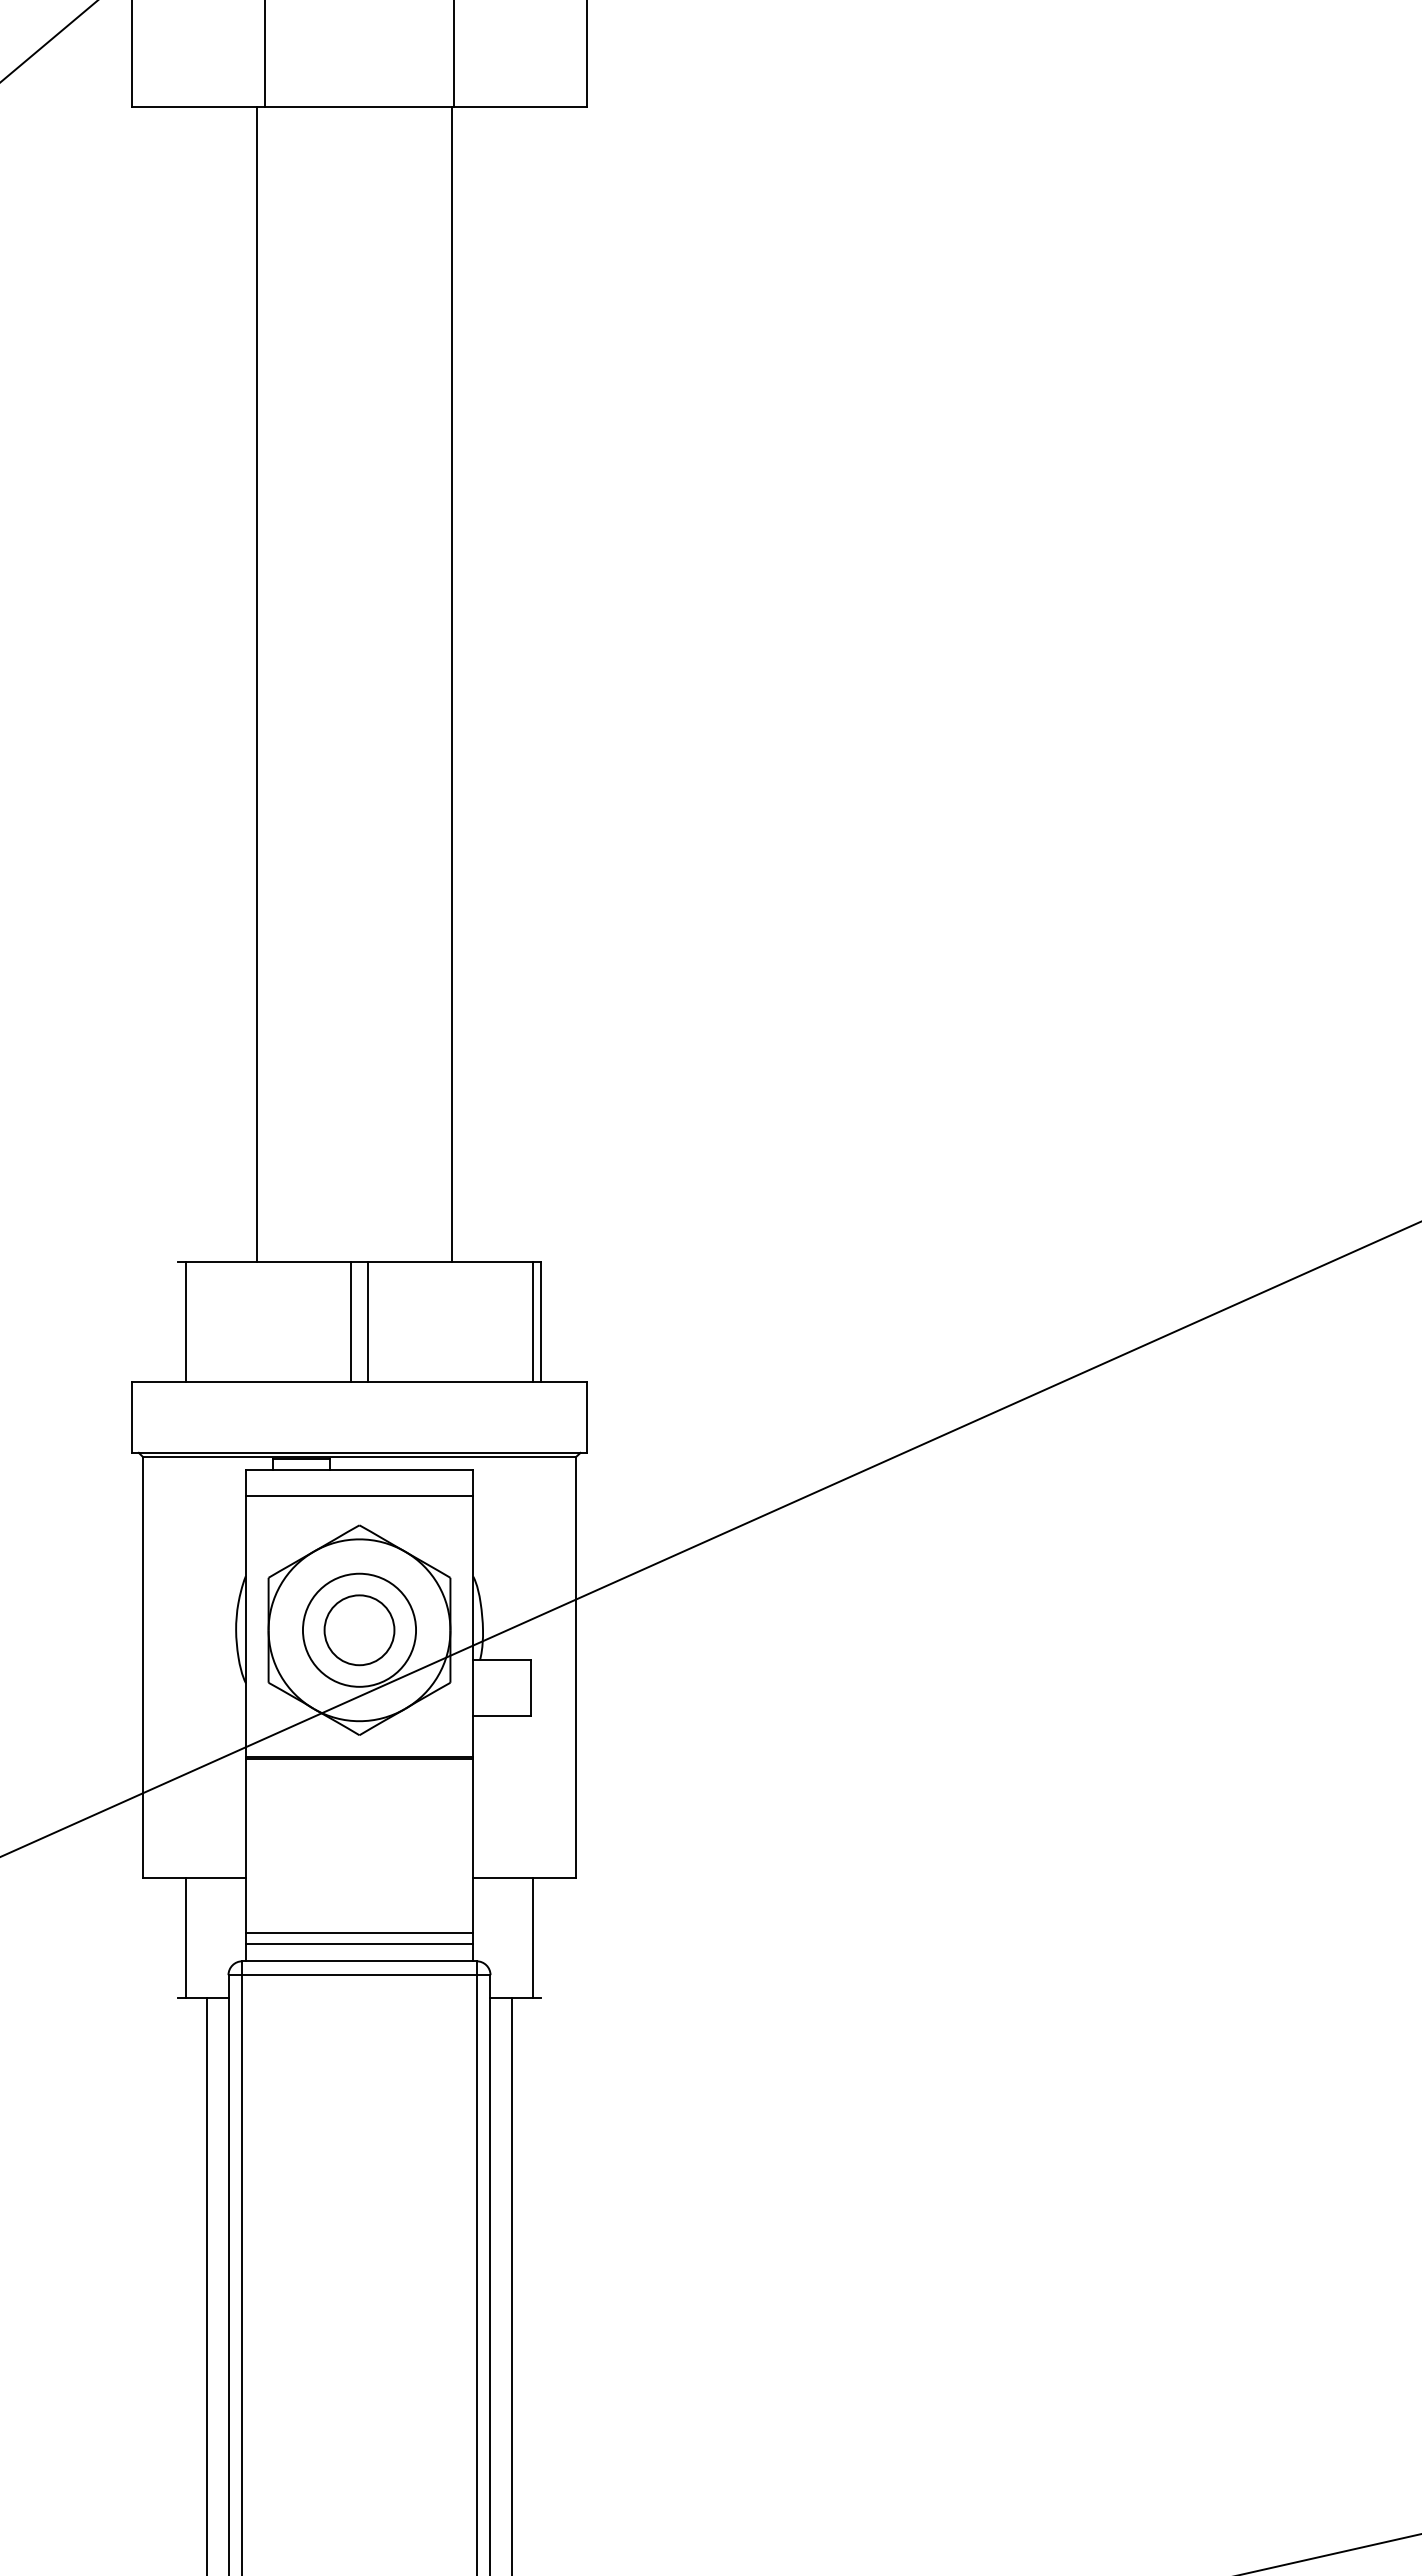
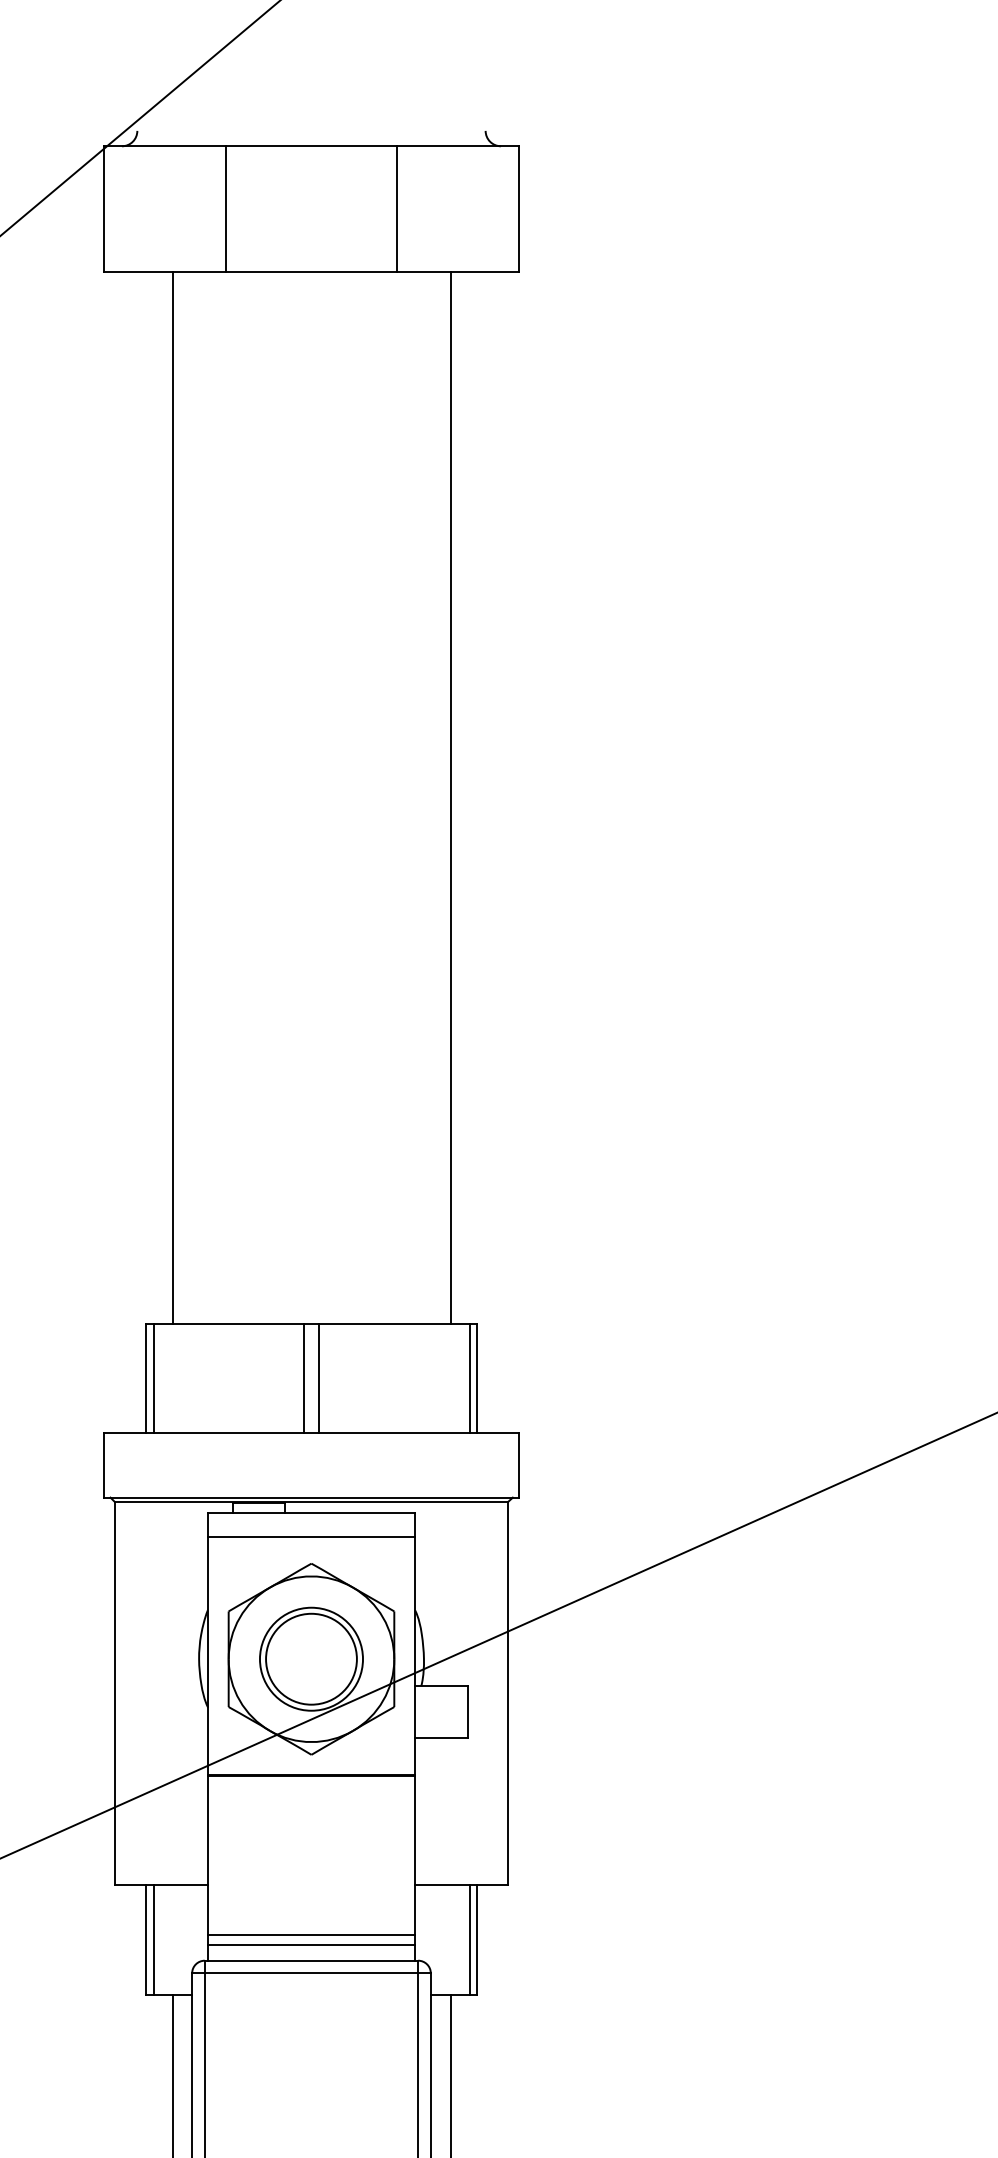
line: (257, 683) -> (173, 796), moved
line: (452, 683) -> (450, 796), moved
line: (177, 1321) -> (145, 1377), added
circle: (359, 1630) -> (311, 1659), size x1.43
line: (177, 1937) -> (145, 1939), added
line: (541, 1937) -> (477, 1939), added

